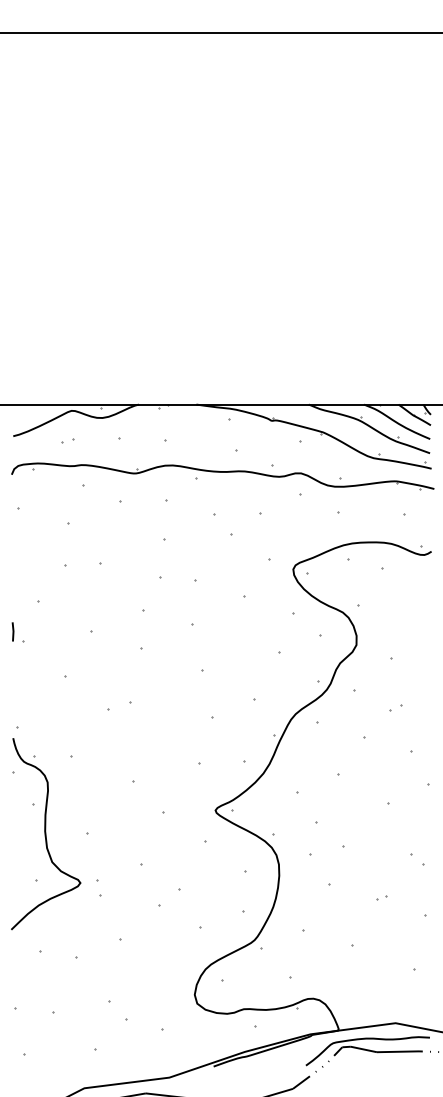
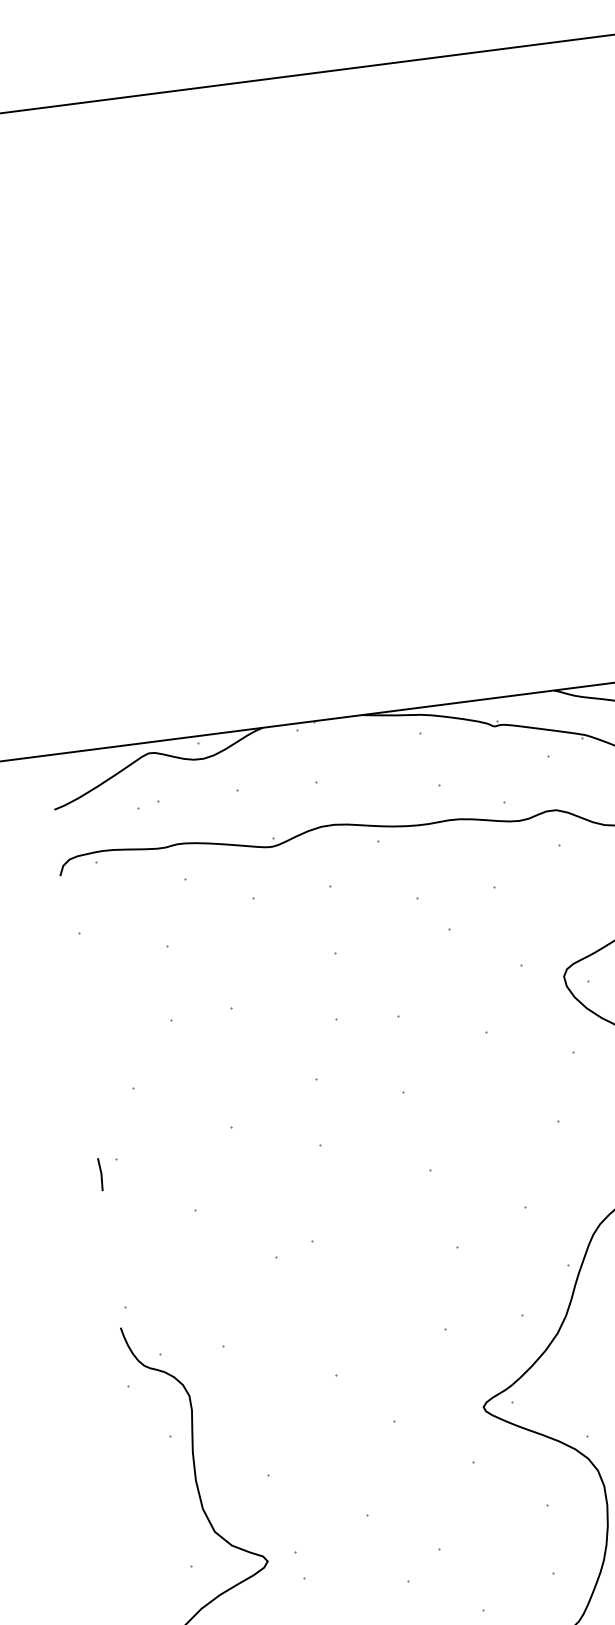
line: (12, 631) -> (99, 1174), moved

